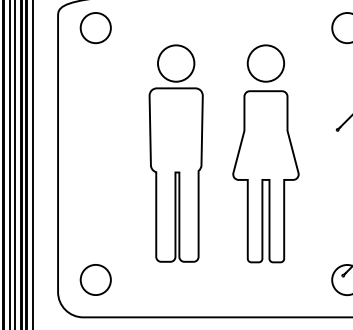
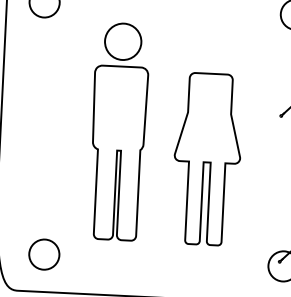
part: (265, 63) -> (212, 46), removed
circle: (95, 279) -> (44, 254), moved

